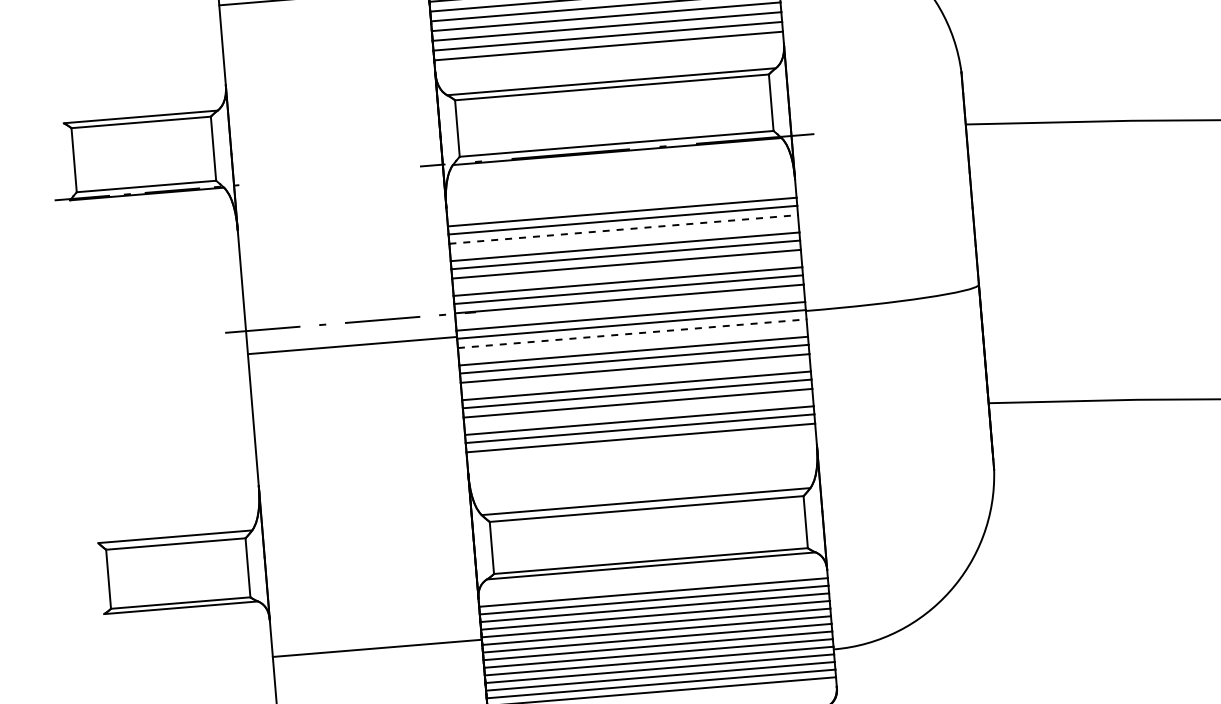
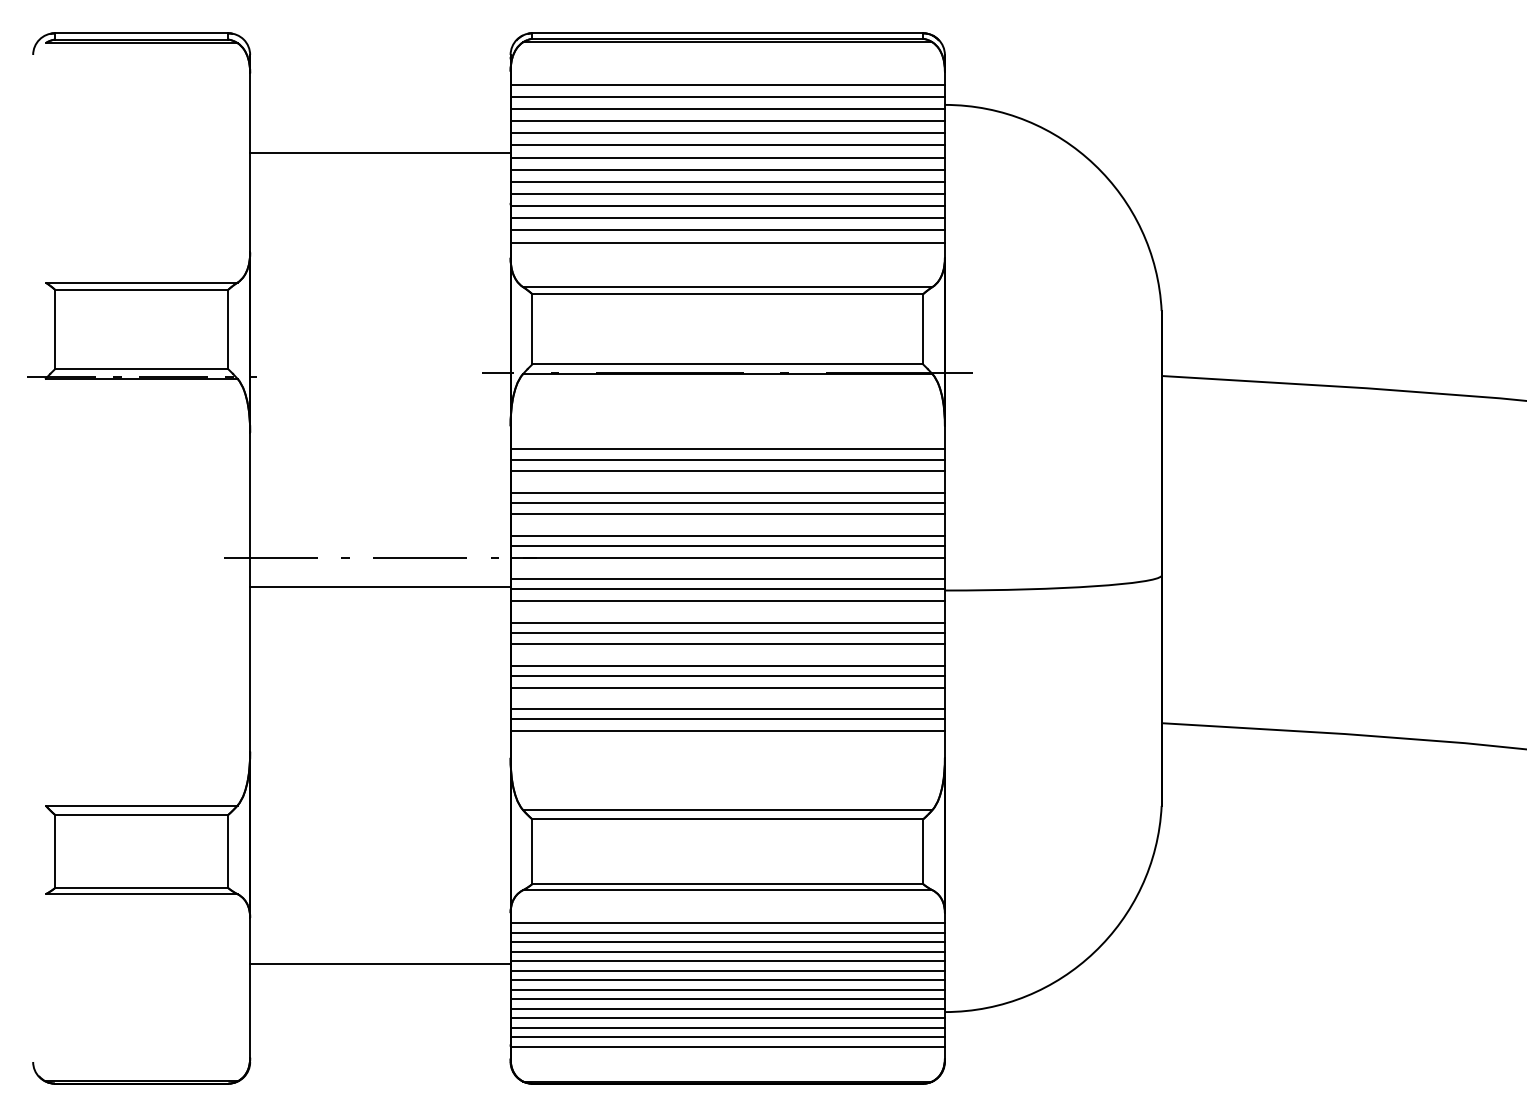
line: (624, 229) -> (728, 471), dashed -> solid
line: (632, 333) -> (728, 600), dashed -> solid

